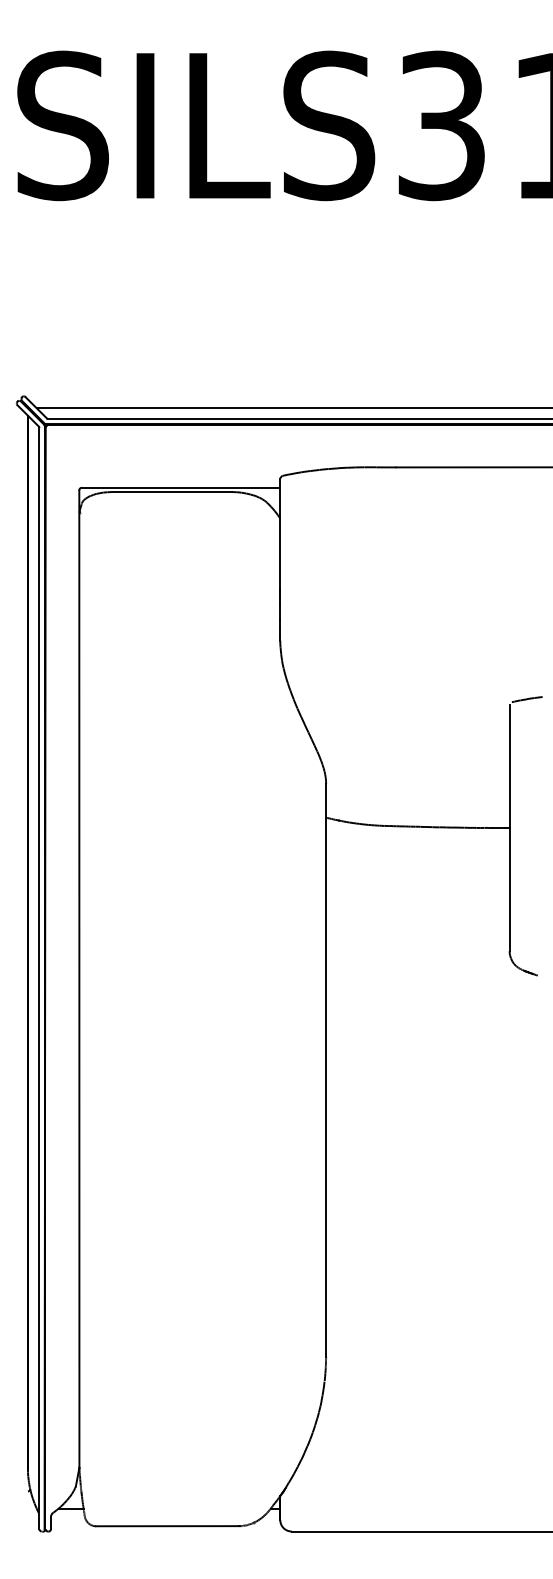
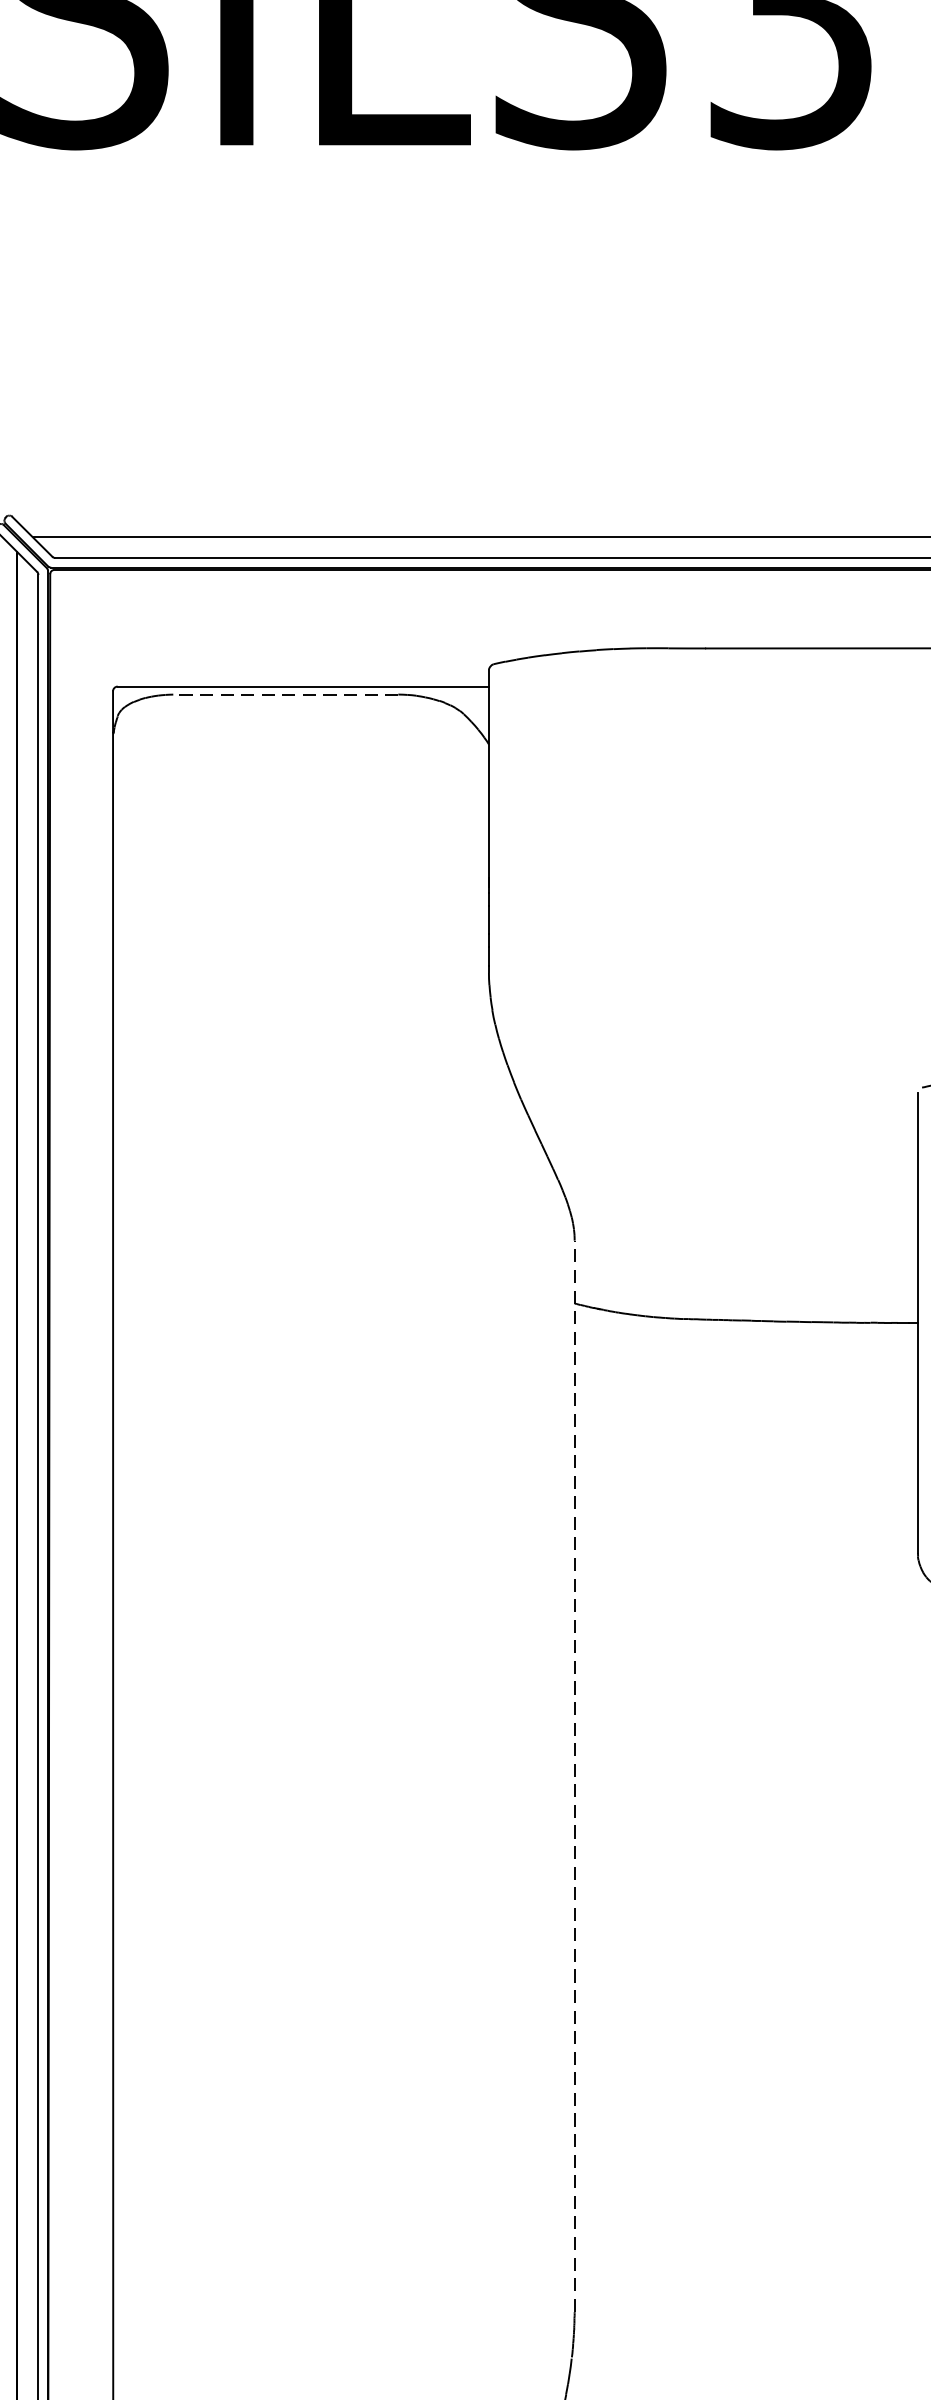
line: (171, 492) -> (285, 695), solid -> dashed
line: (326, 1069) -> (575, 1774), solid -> dashed

